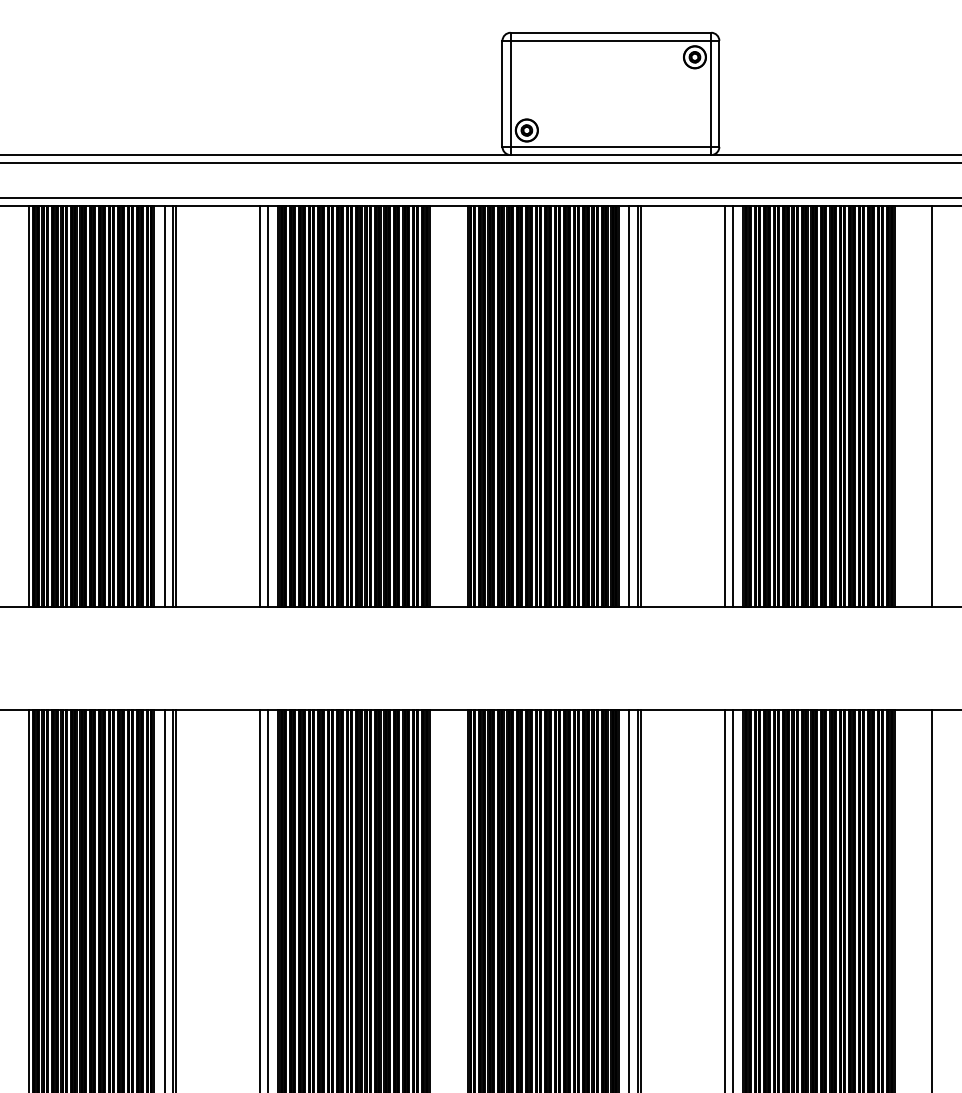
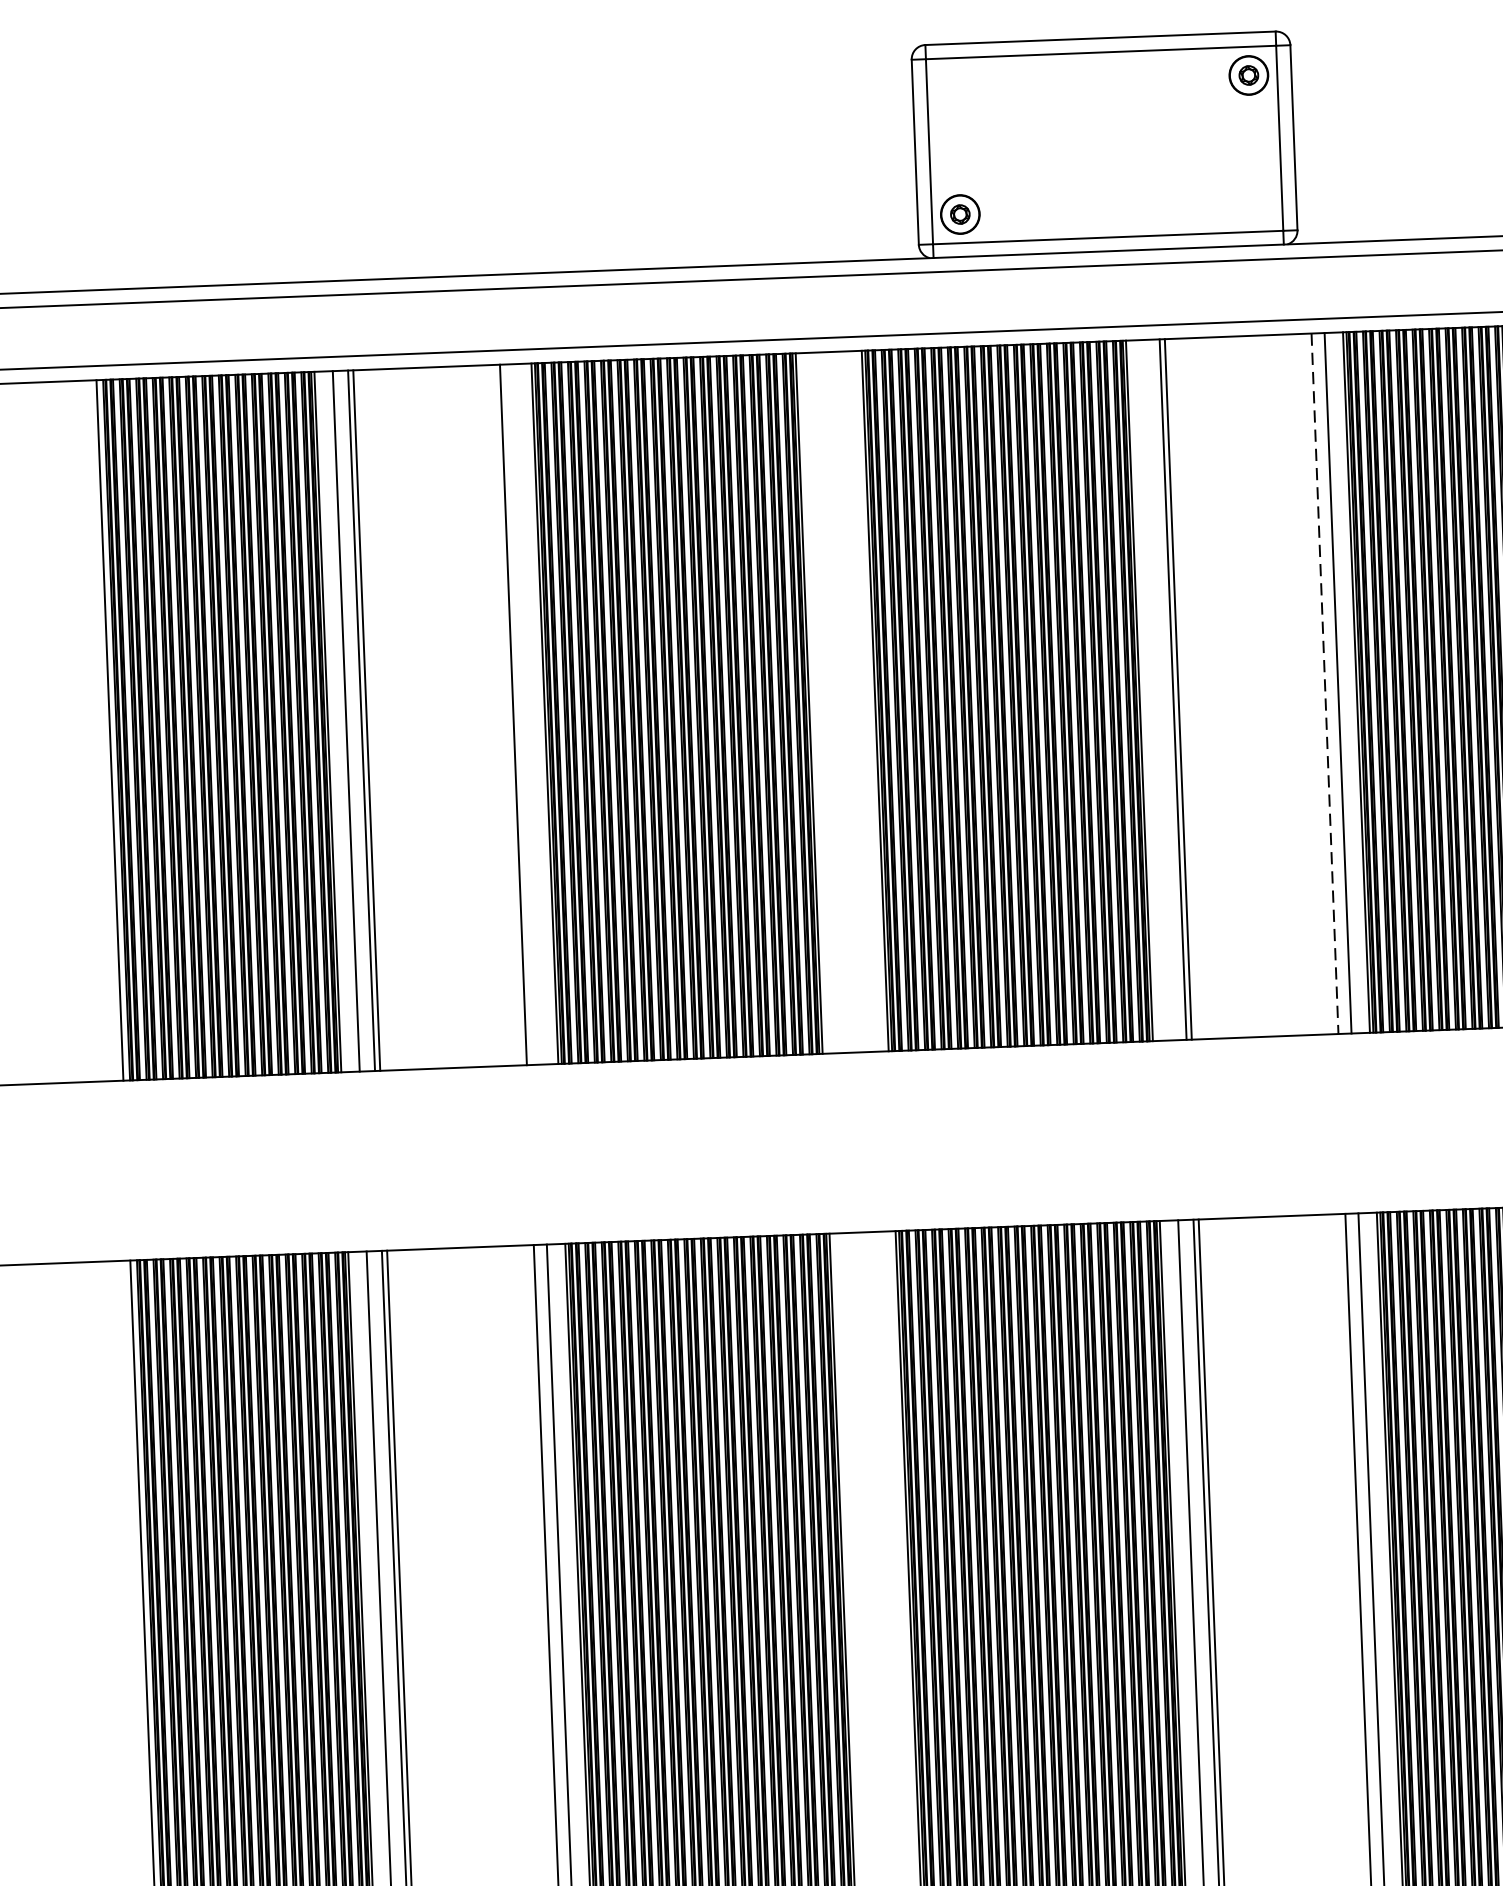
line: (267, 406) -> (525, 713), removed
line: (629, 406) -> (1158, 689), removed
line: (725, 406) -> (1325, 683), solid -> dashed

